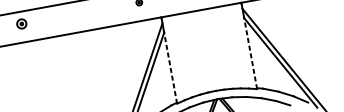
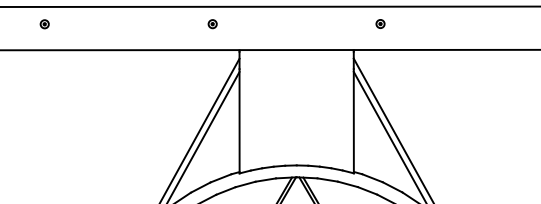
part: (21, 24) -> (44, 24), size x0.62
line: (250, 52) -> (353, 120), dashed -> solid
line: (170, 66) -> (239, 120), dashed -> solid

